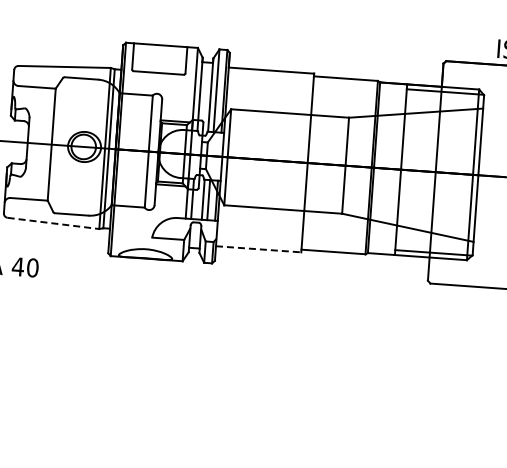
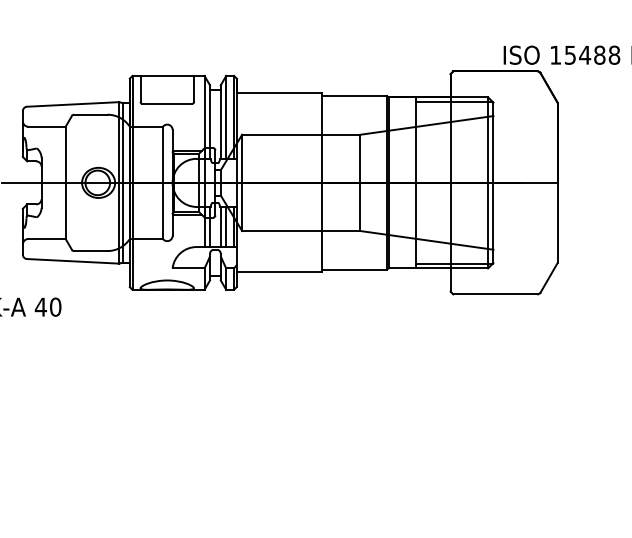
line: (53, 223) -> (73, 261), dashed -> solid
line: (258, 249) -> (279, 272), dashed -> solid

